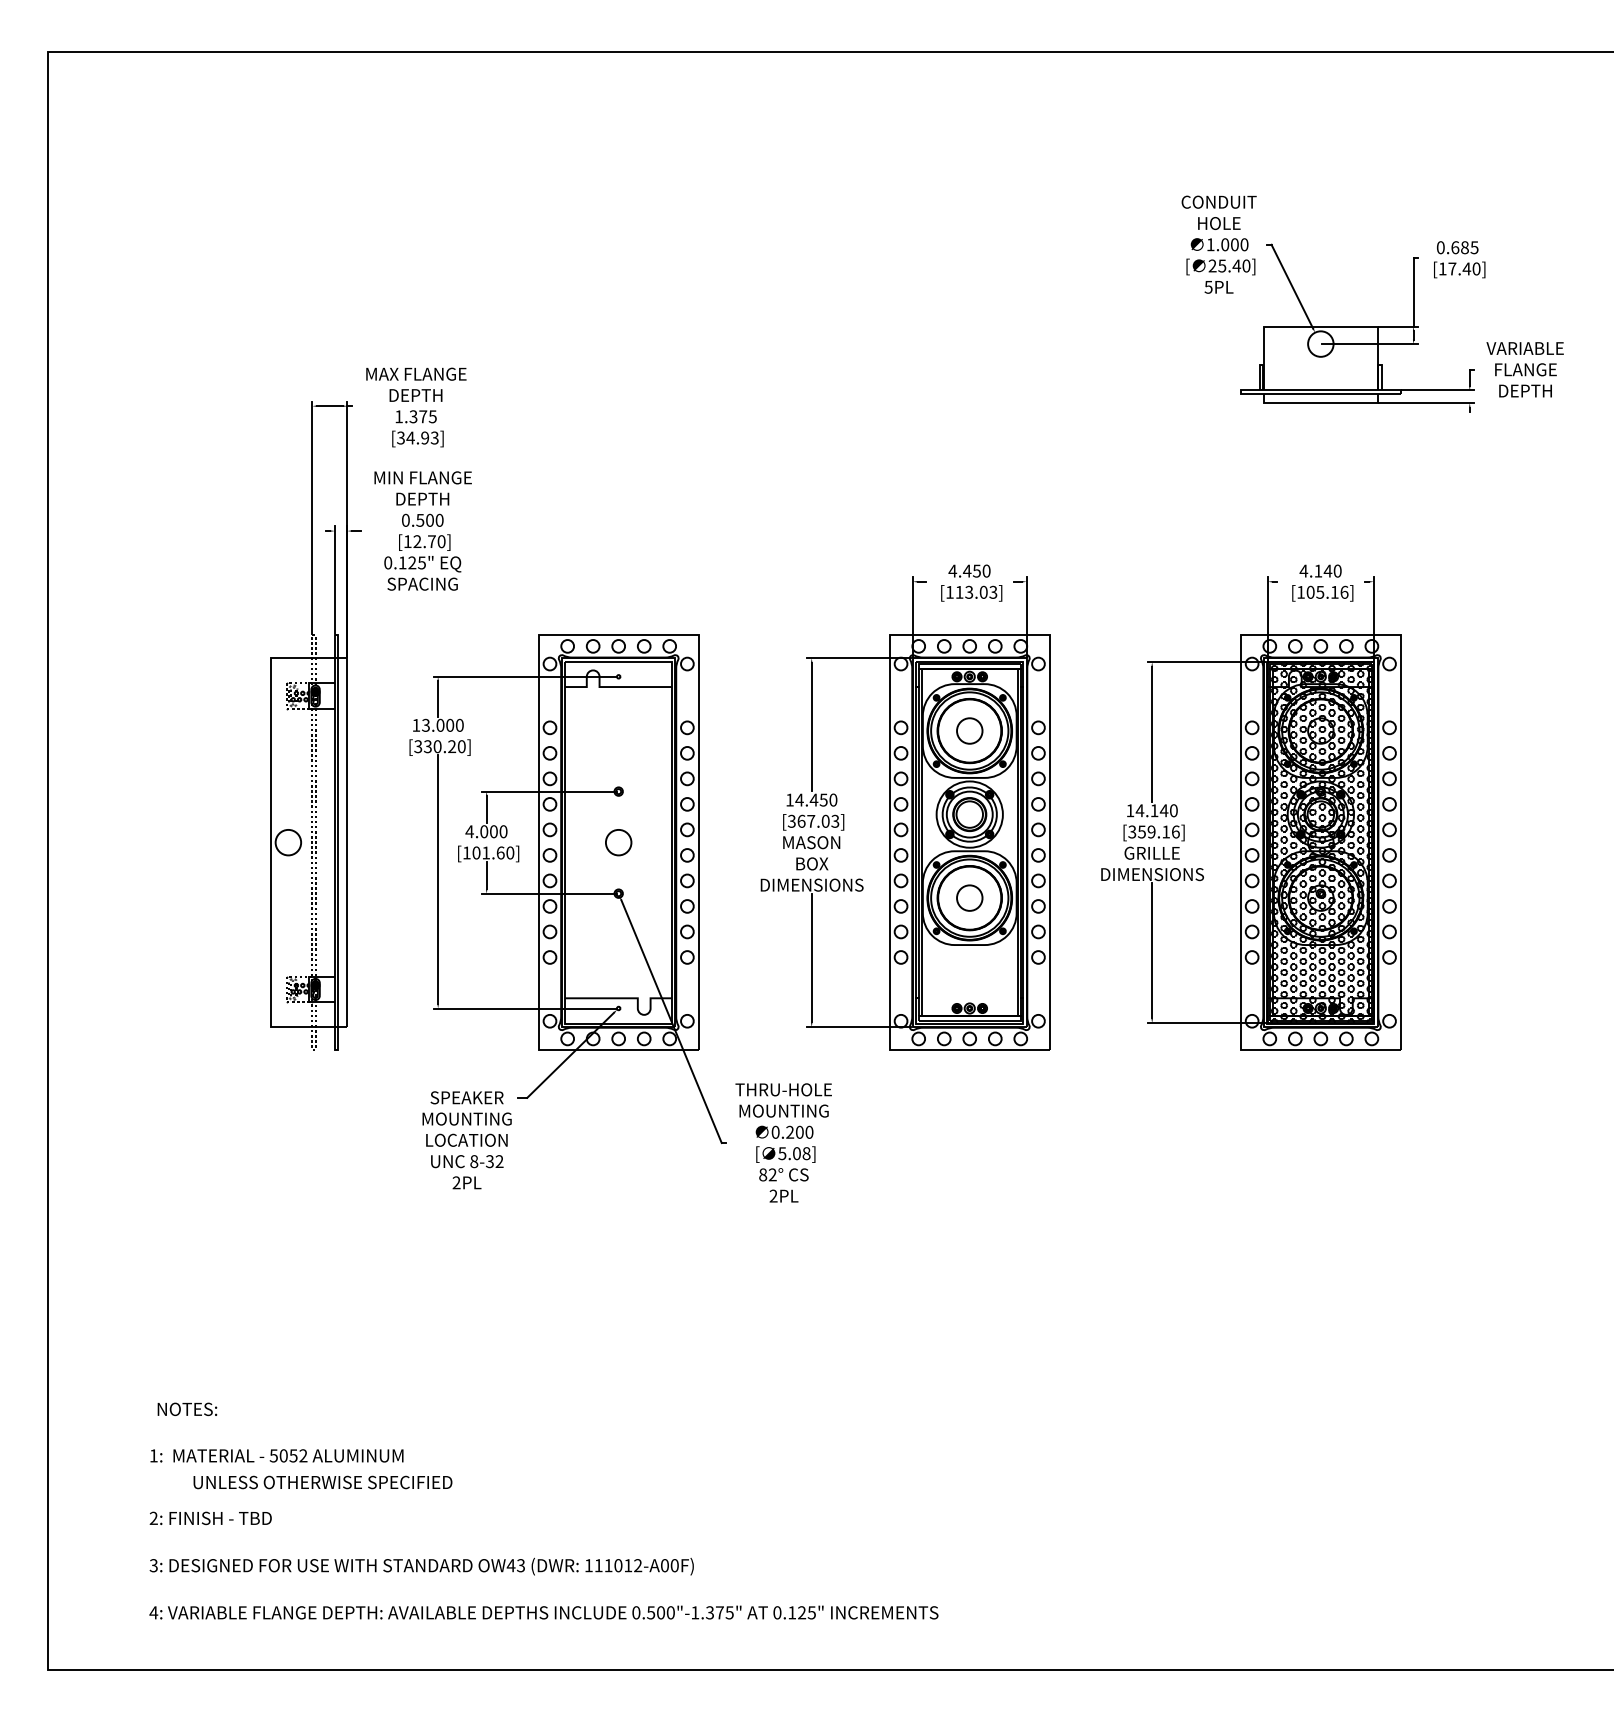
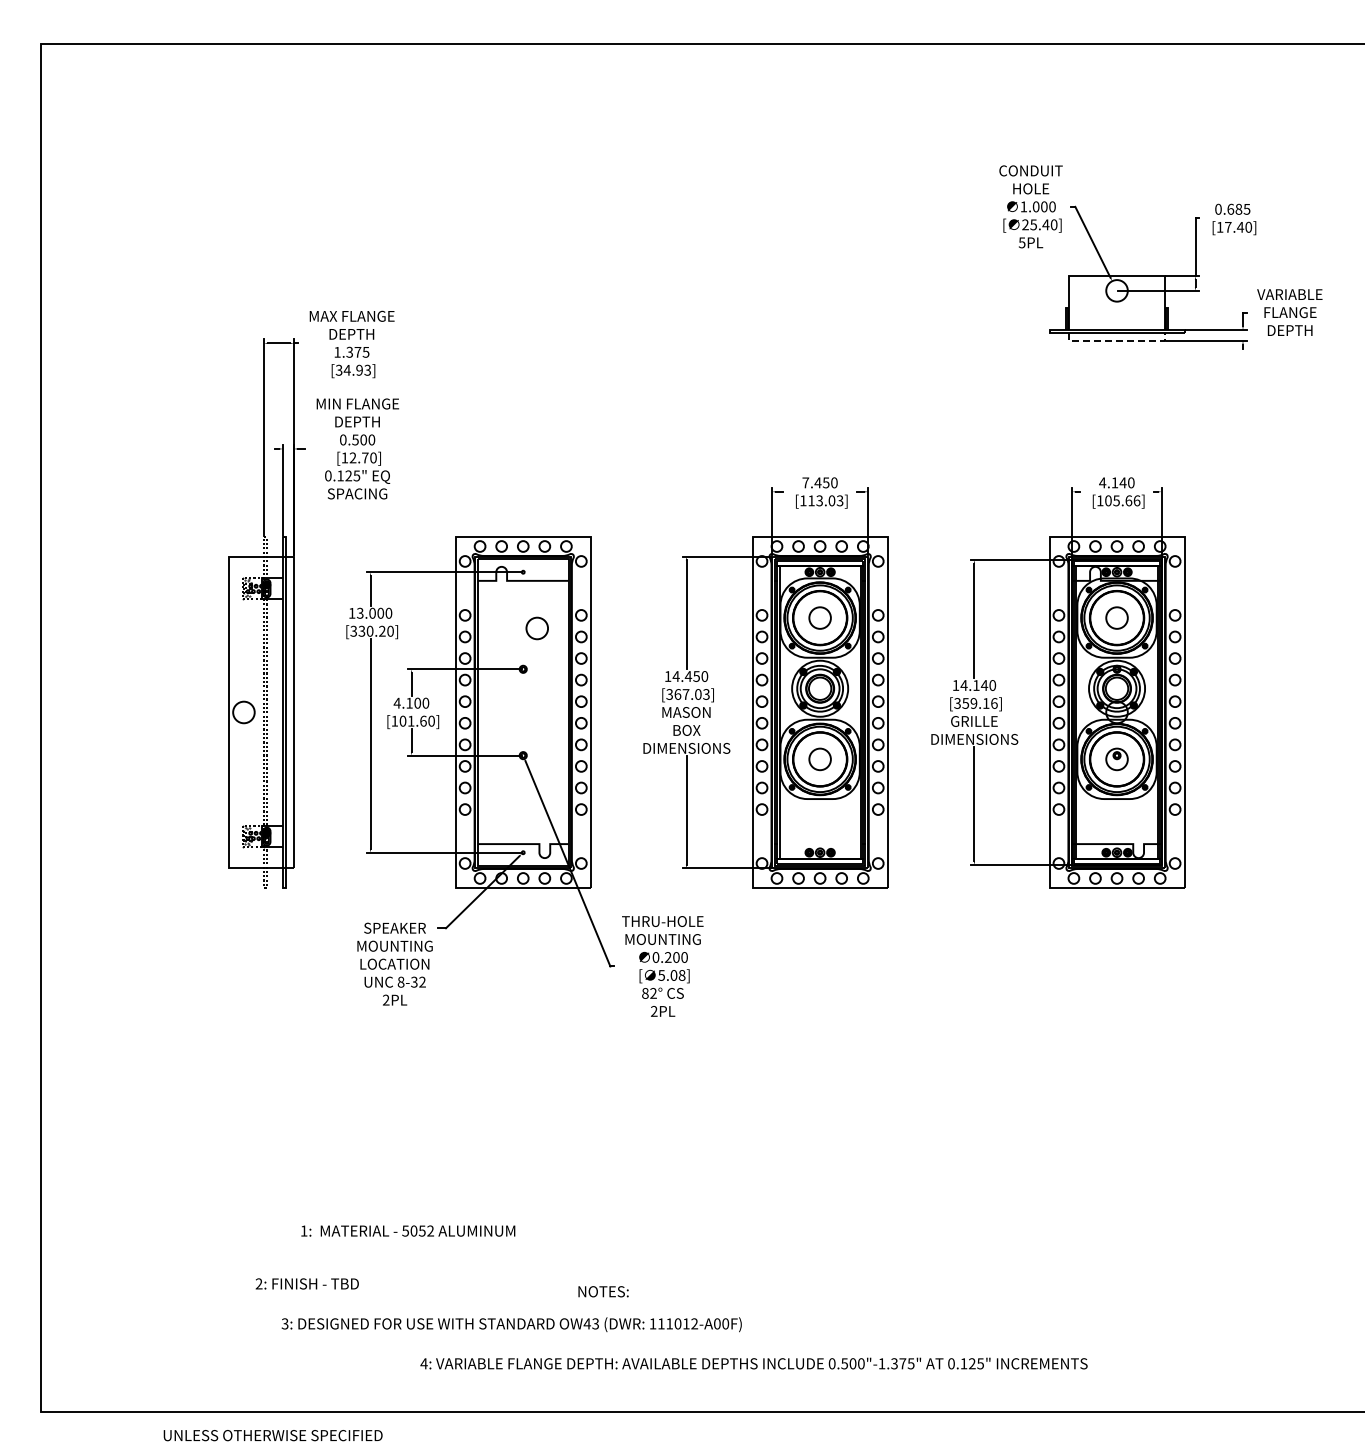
line: (1321, 402) -> (1117, 340), solid -> dashed
text: (952, 570) -> (805, 482), 4.450 -> 7.450
text: (1334, 591) -> (1128, 500), [105.16] -> [105.66]
text: (484, 830) -> (409, 702), 4.000 -> 4.100
circle: (617, 842) -> (536, 628), moved
hatch: (1320, 842) -> (1116, 712), removed
text: (187, 1409) -> (603, 1291), moved
text: (277, 1455) -> (408, 1230), moved
text: (322, 1482) -> (272, 1435), moved
text: (209, 1517) -> (306, 1283), moved
text: (421, 1566) -> (511, 1324), moved
text: (543, 1612) -> (753, 1363), moved

